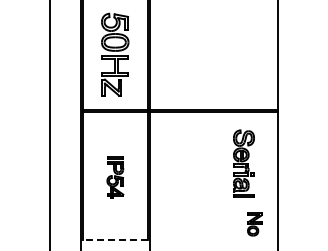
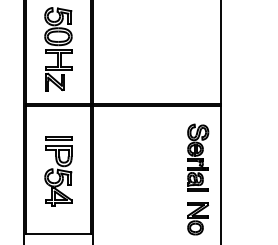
part: (243, 163) -> (197, 157), moved
part: (115, 177) -> (58, 171), size x1.67
part: (254, 224) -> (197, 218), size x1.43
line: (115, 239) -> (58, 233), dashed -> solid

